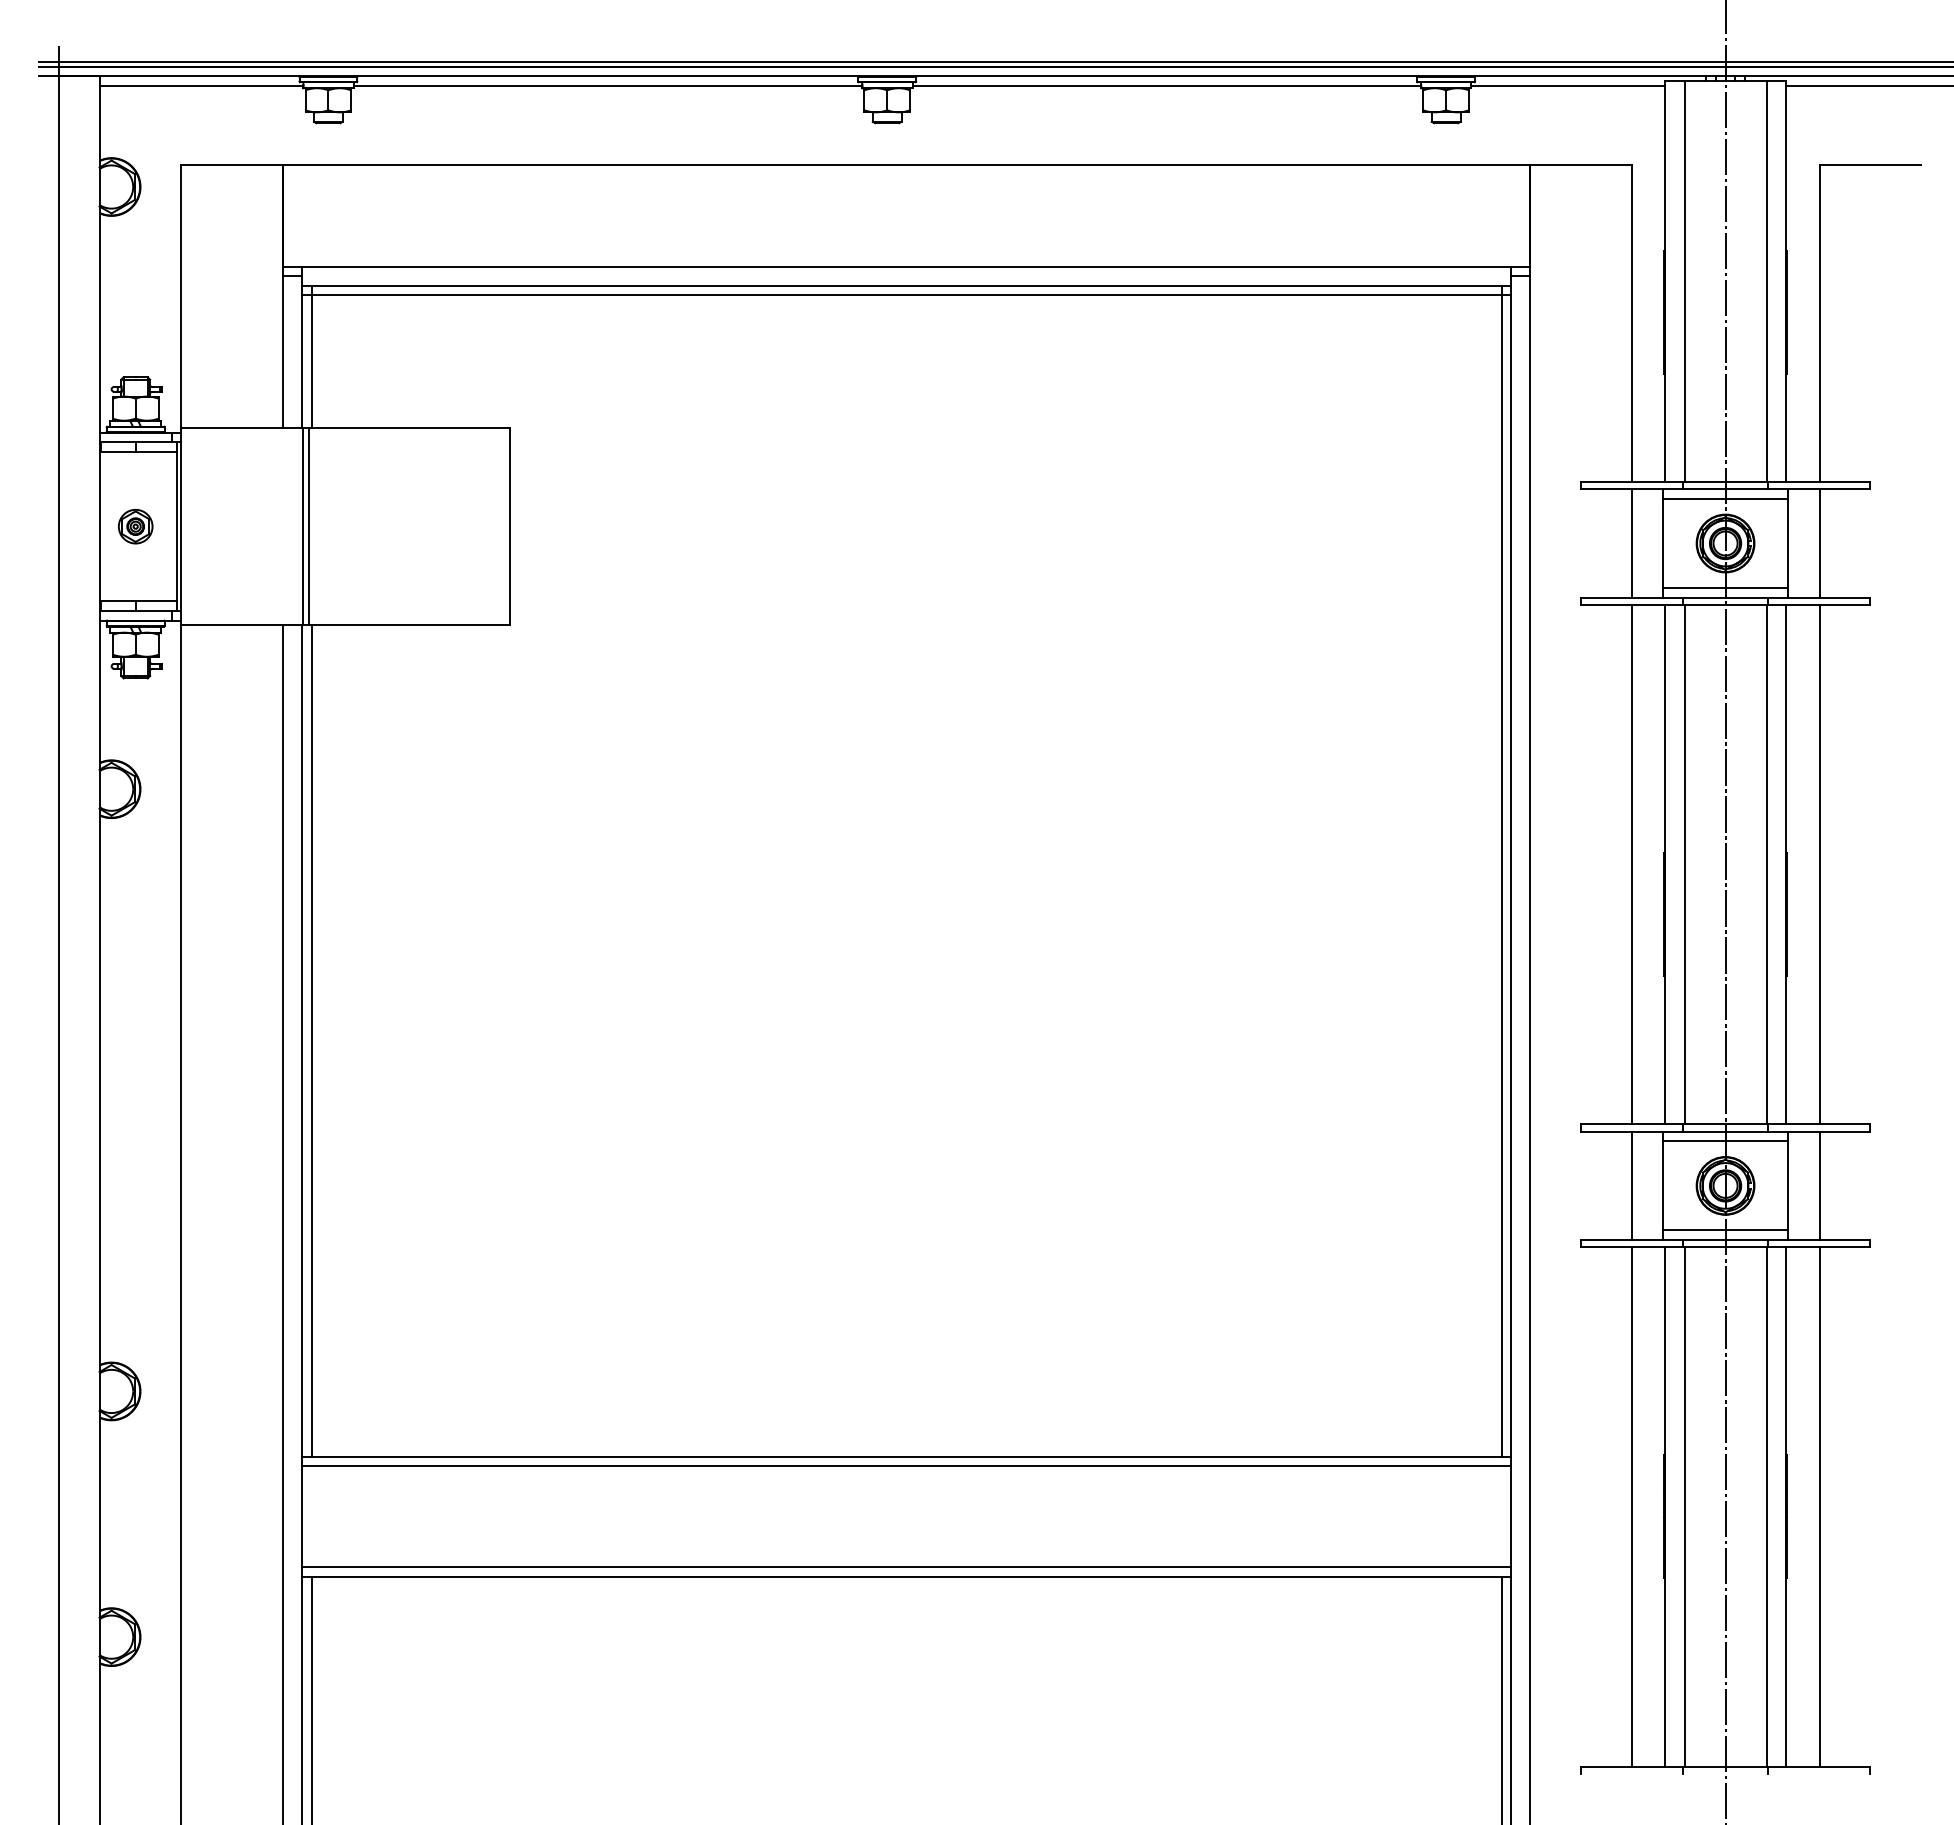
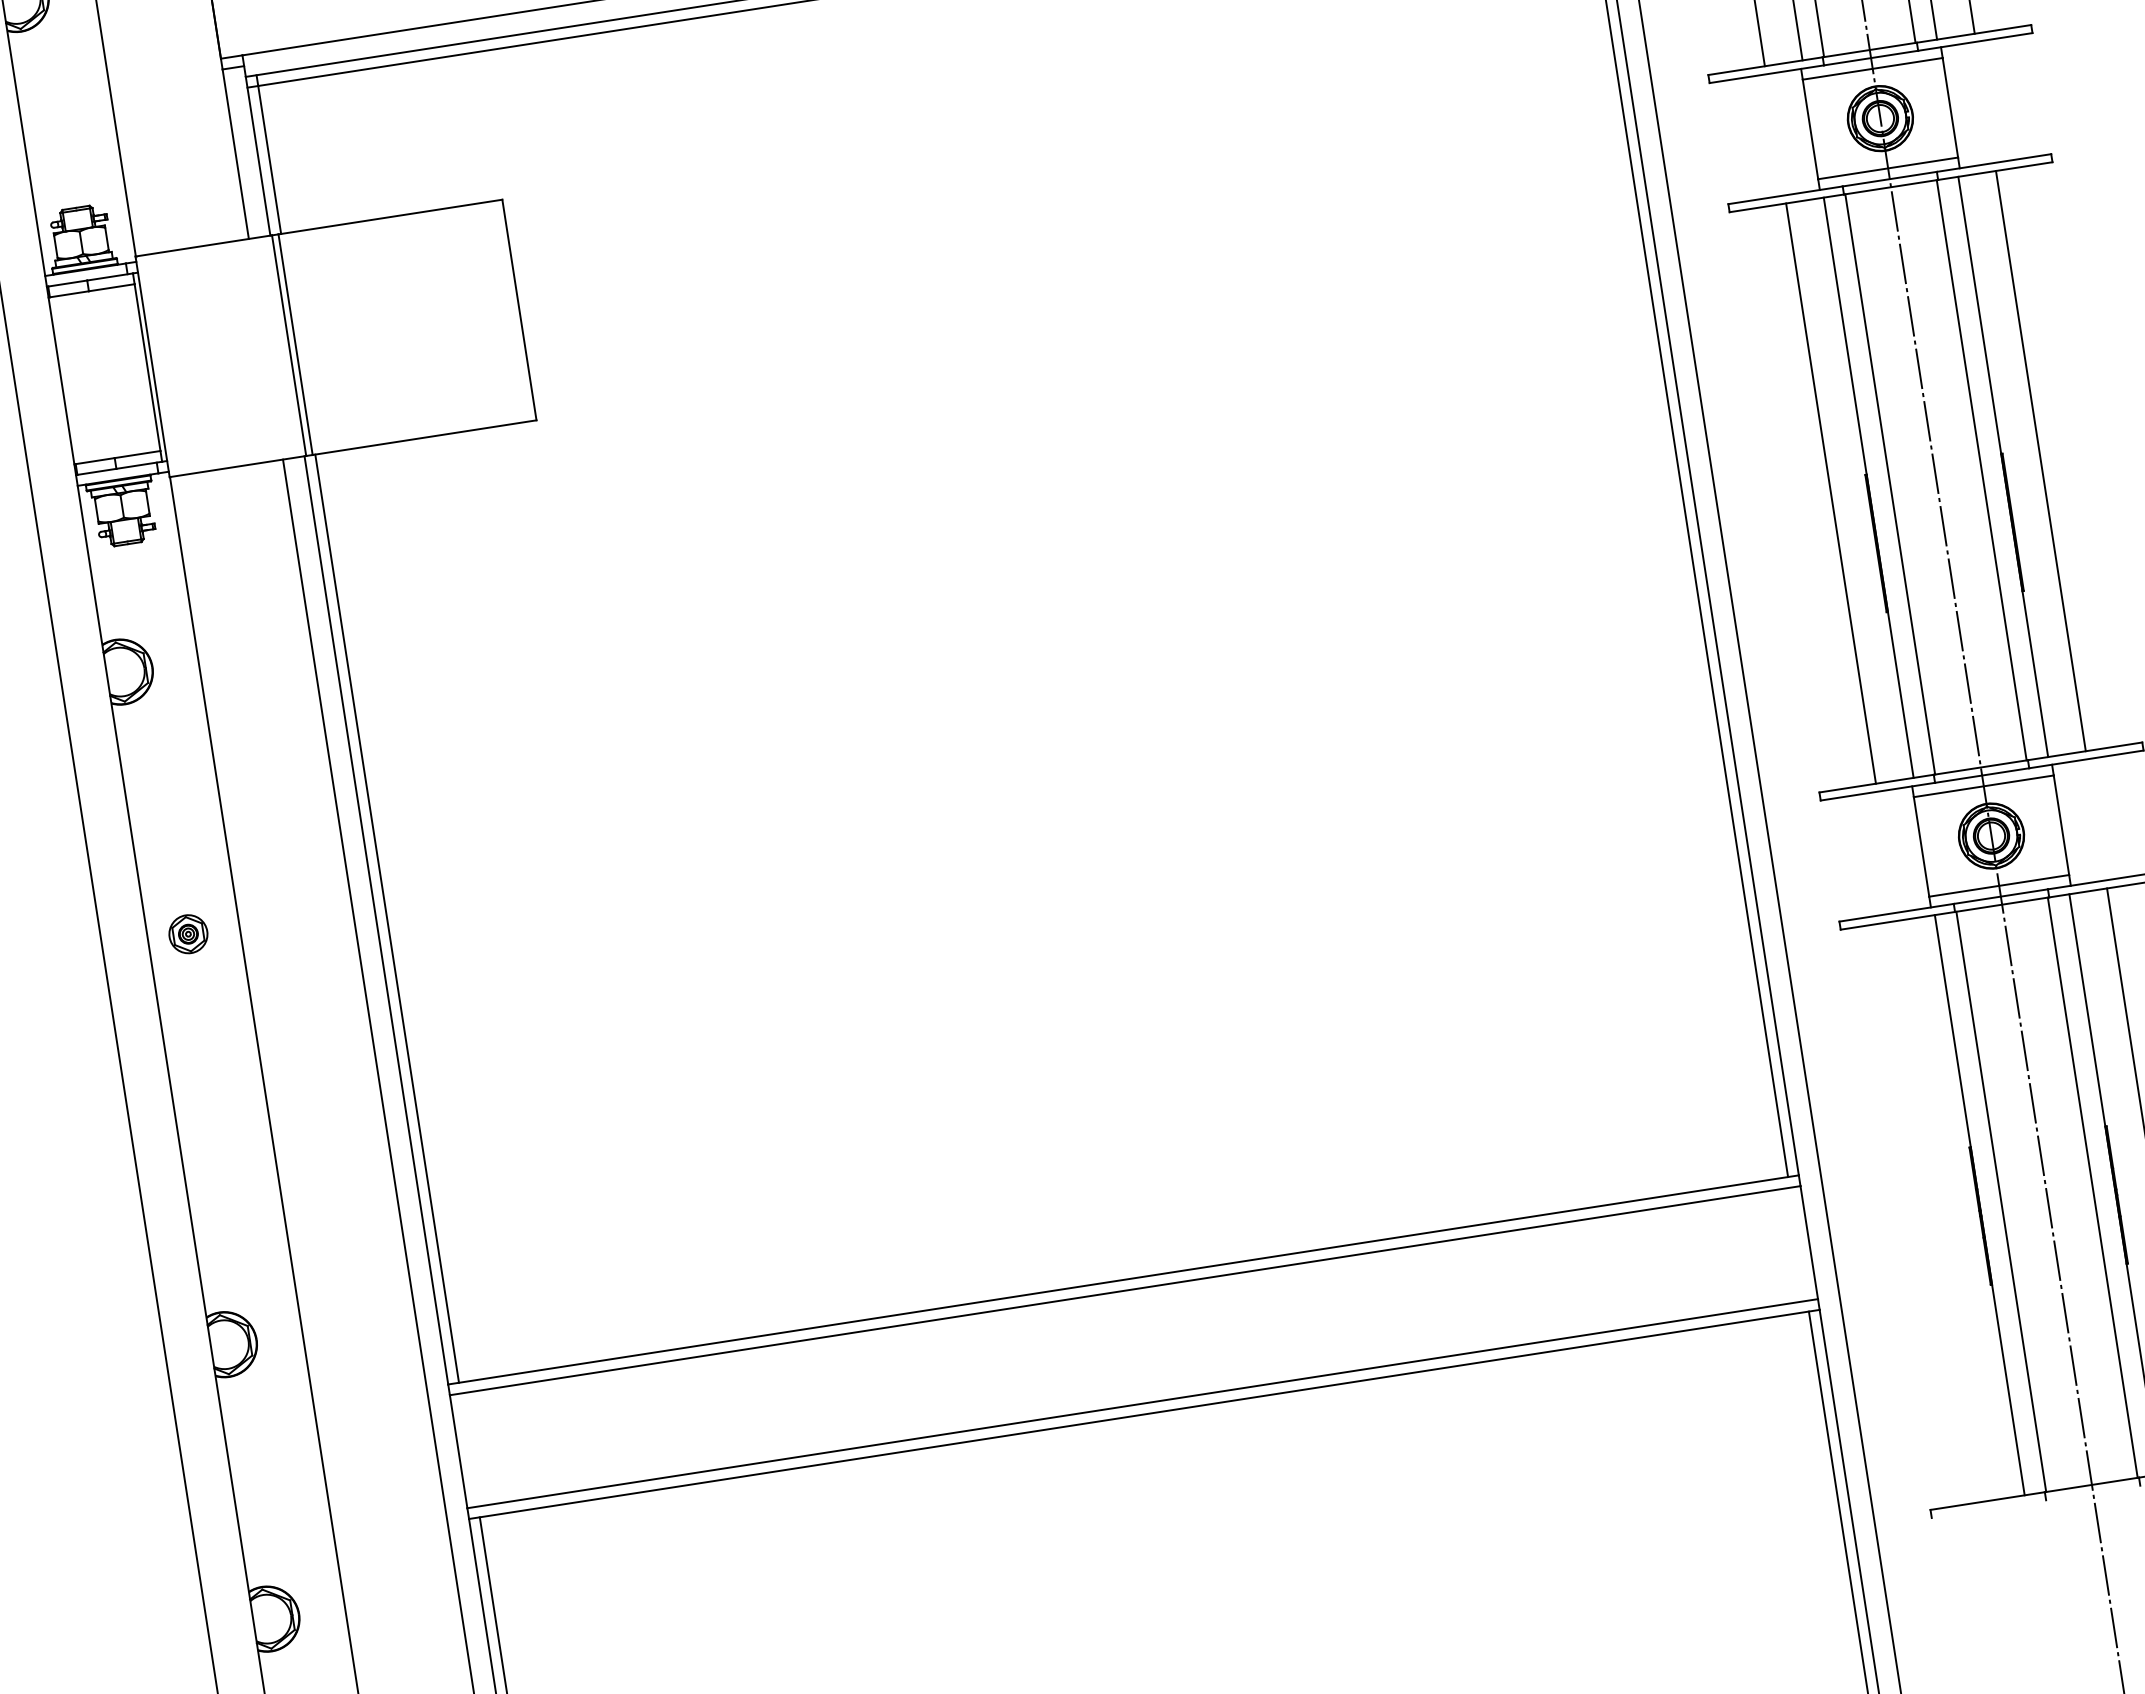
part: (135, 526) -> (188, 934), moved
line: (1631, 543) -> (1775, 134), removed
line: (1819, 543) -> (1985, 102), removed
line: (1631, 1185) -> (1886, 851), removed
line: (1819, 1185) -> (2096, 819), removed
line: (1631, 1506) -> (1941, 1210), removed

